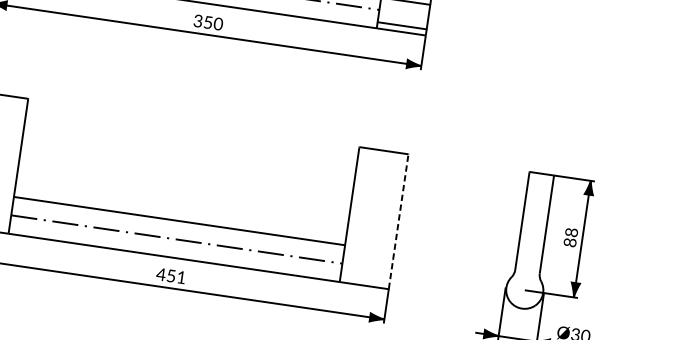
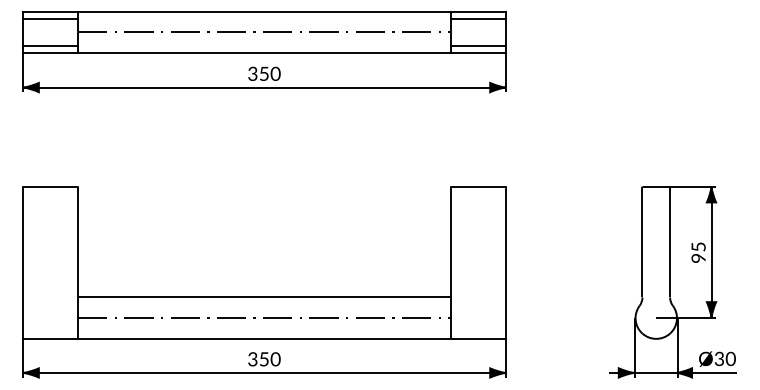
line: (399, 221) -> (506, 262), dashed -> solid
text: (570, 237) -> (698, 252), 88 -> 95
text: (170, 276) -> (263, 359), 451 -> 350

